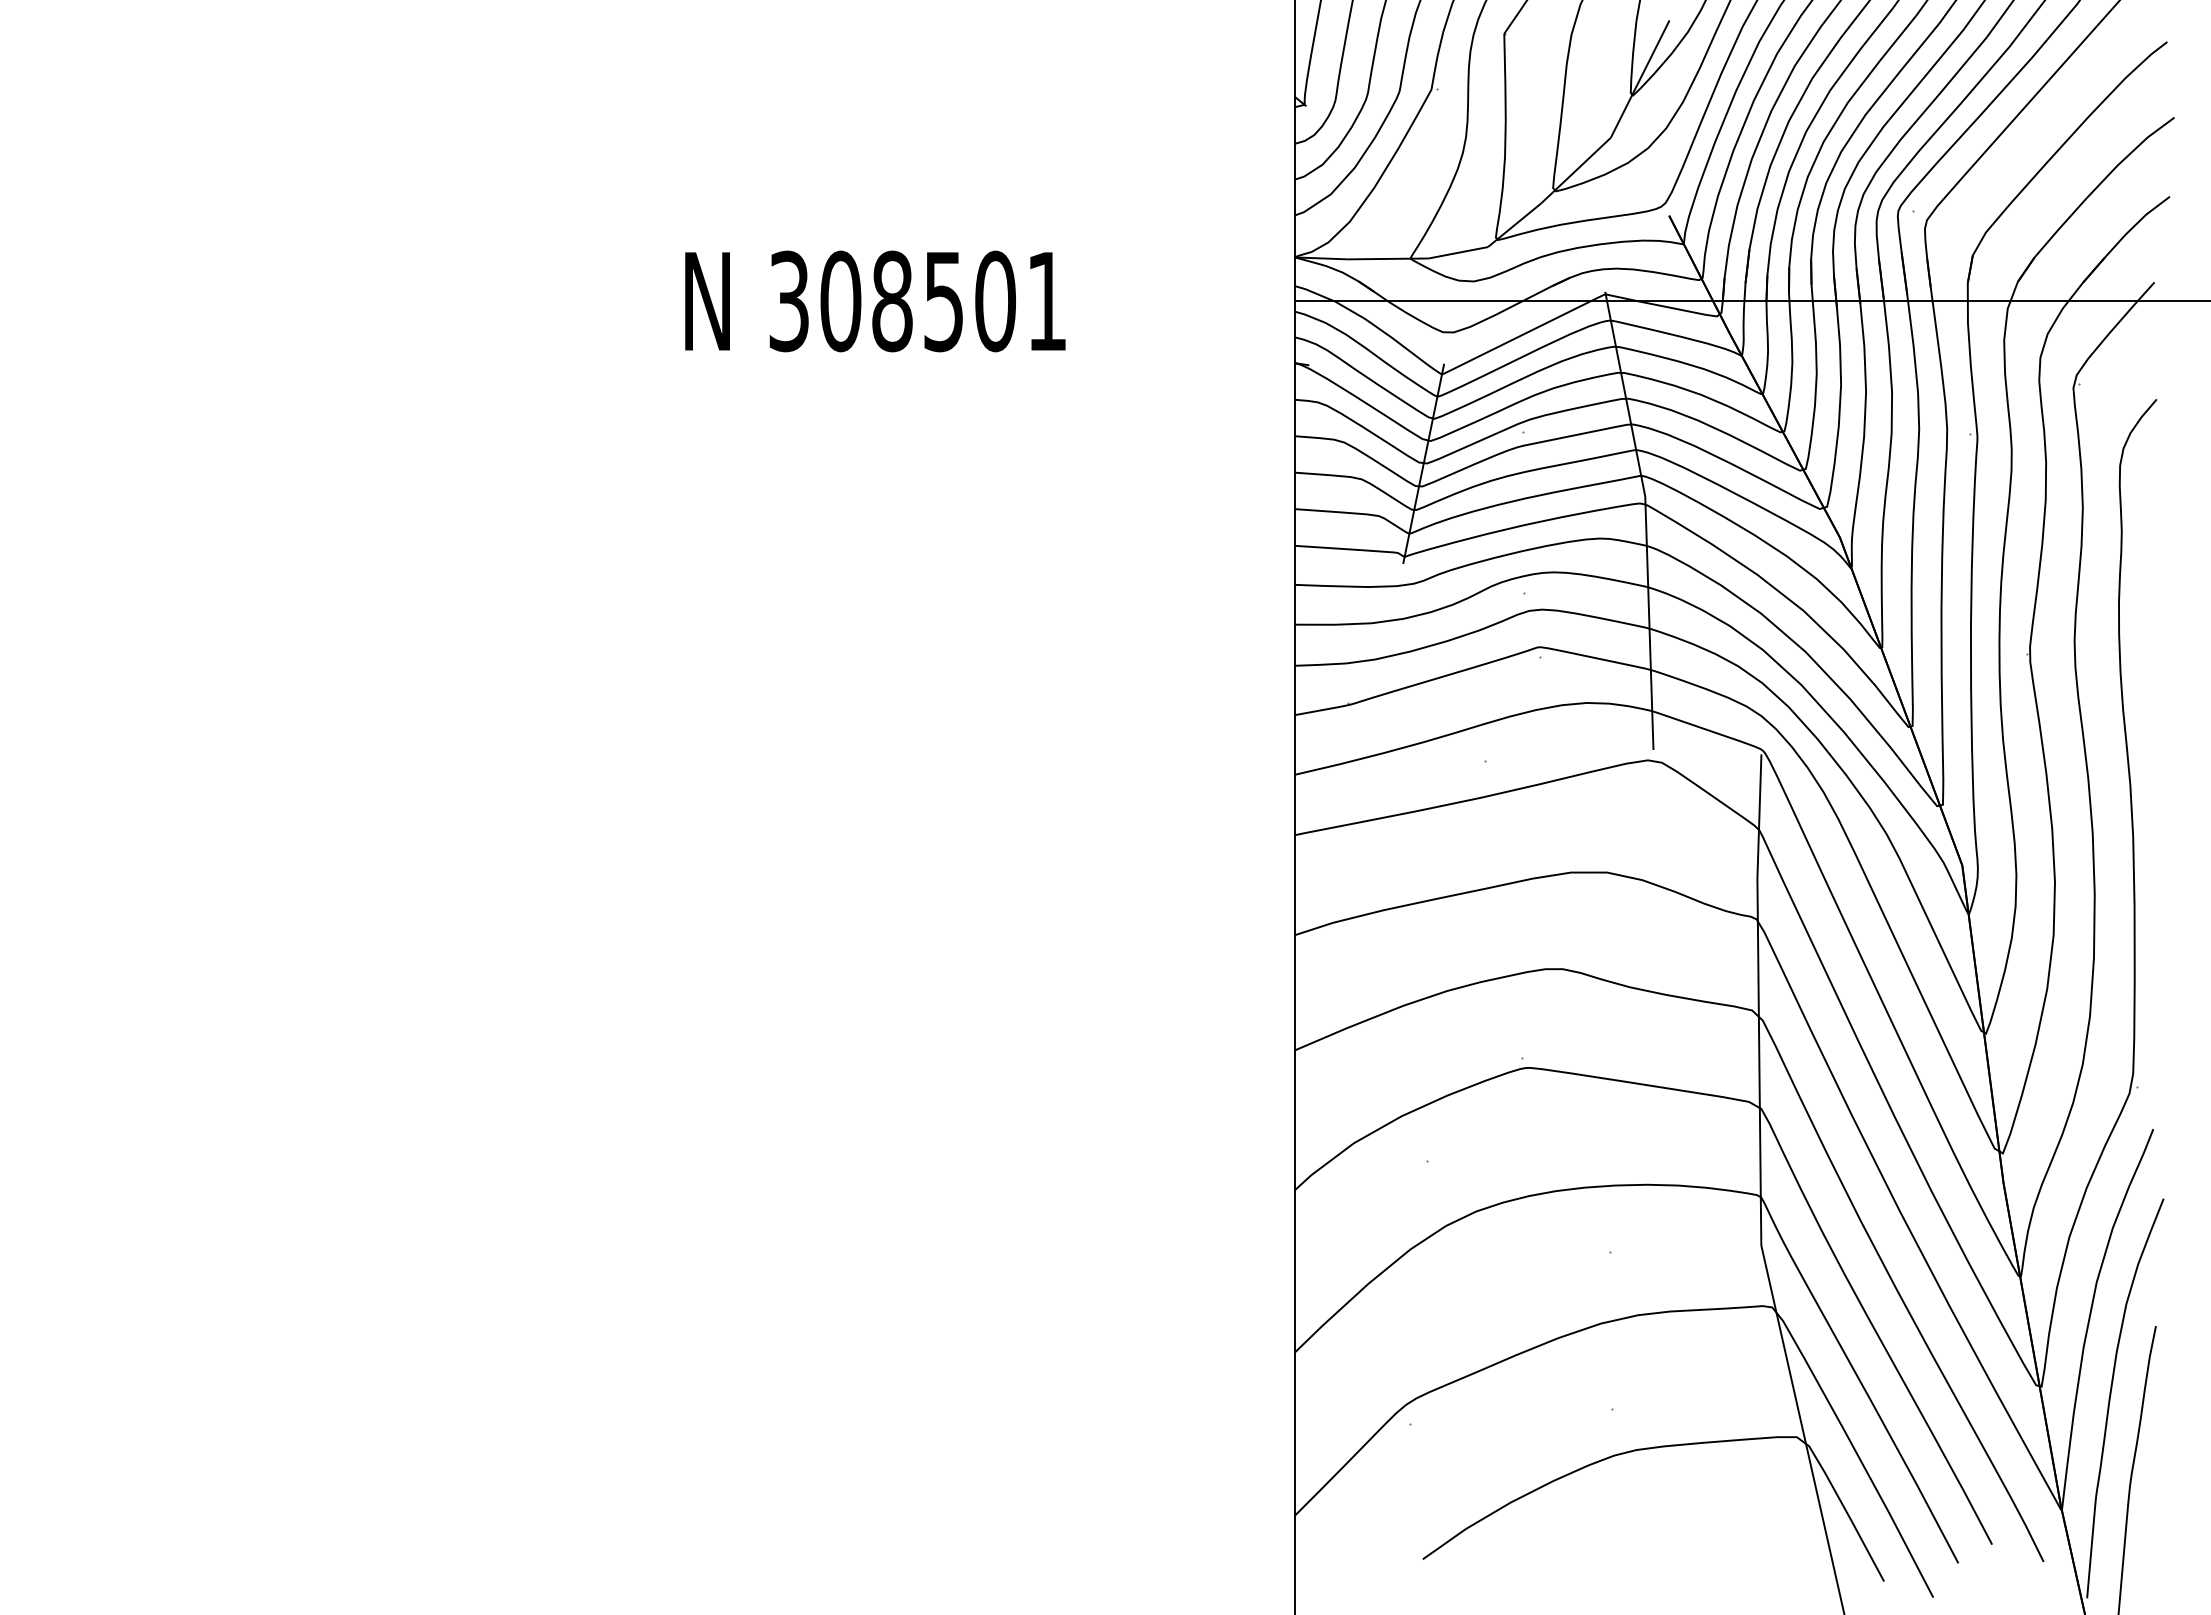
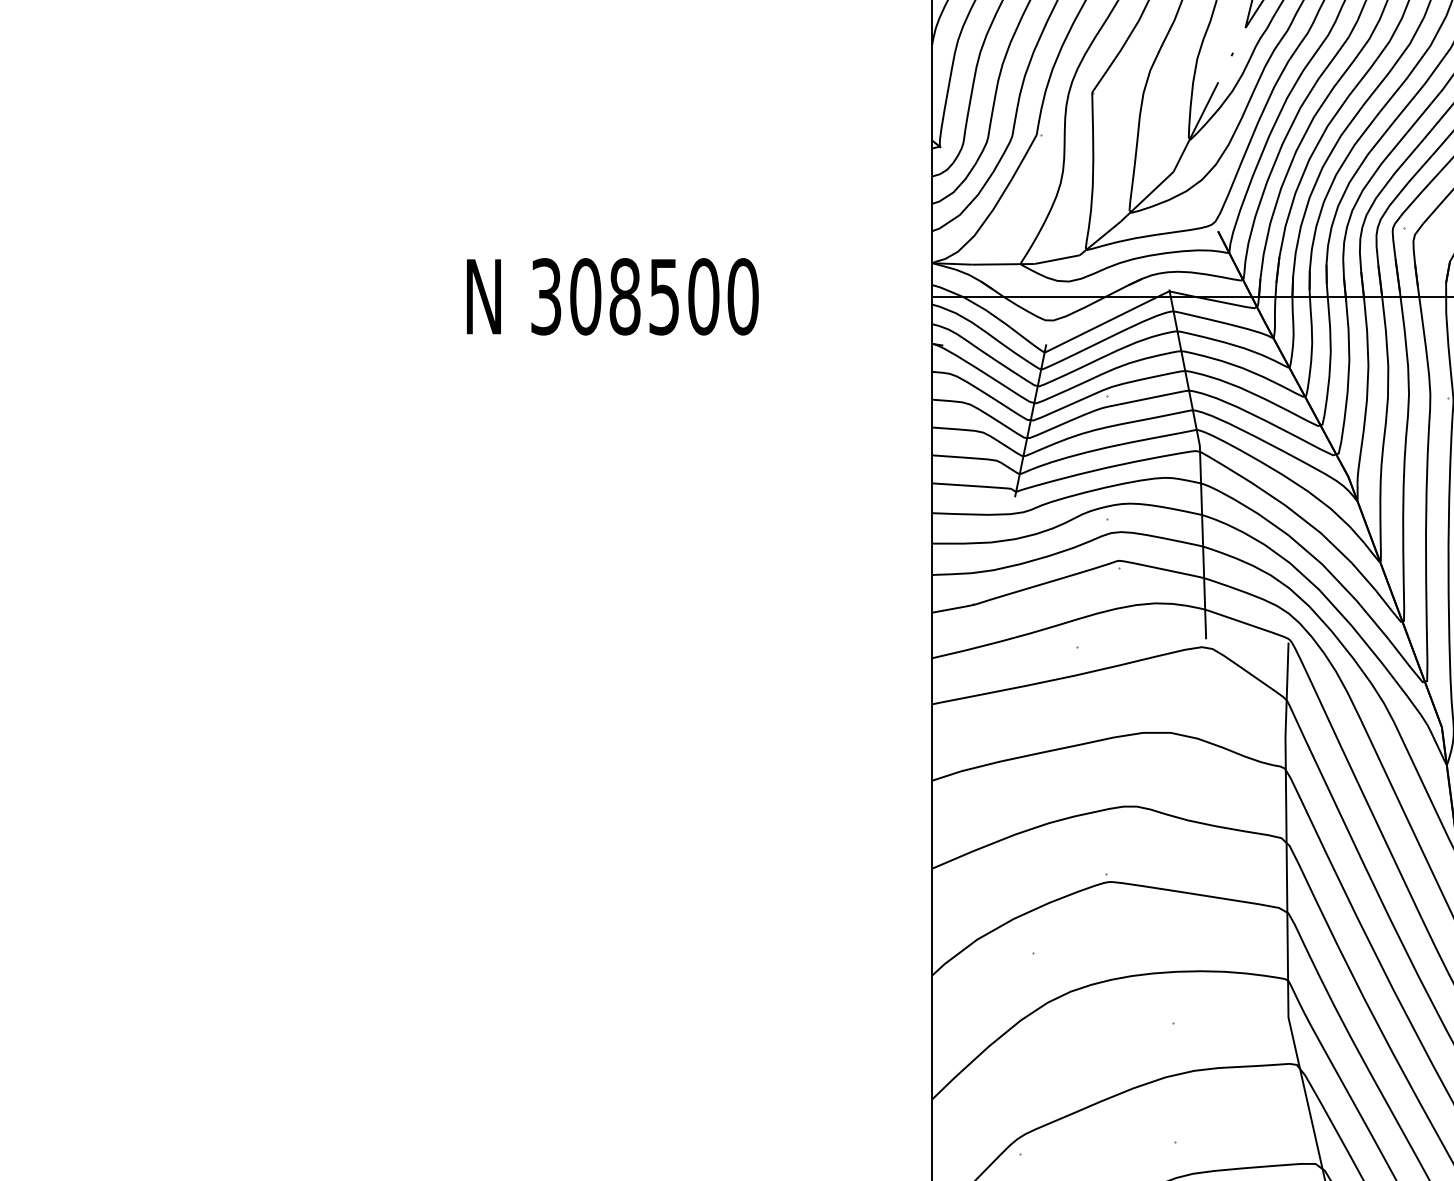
text: (1046, 301) -> (742, 296), 308501 -> 308500

